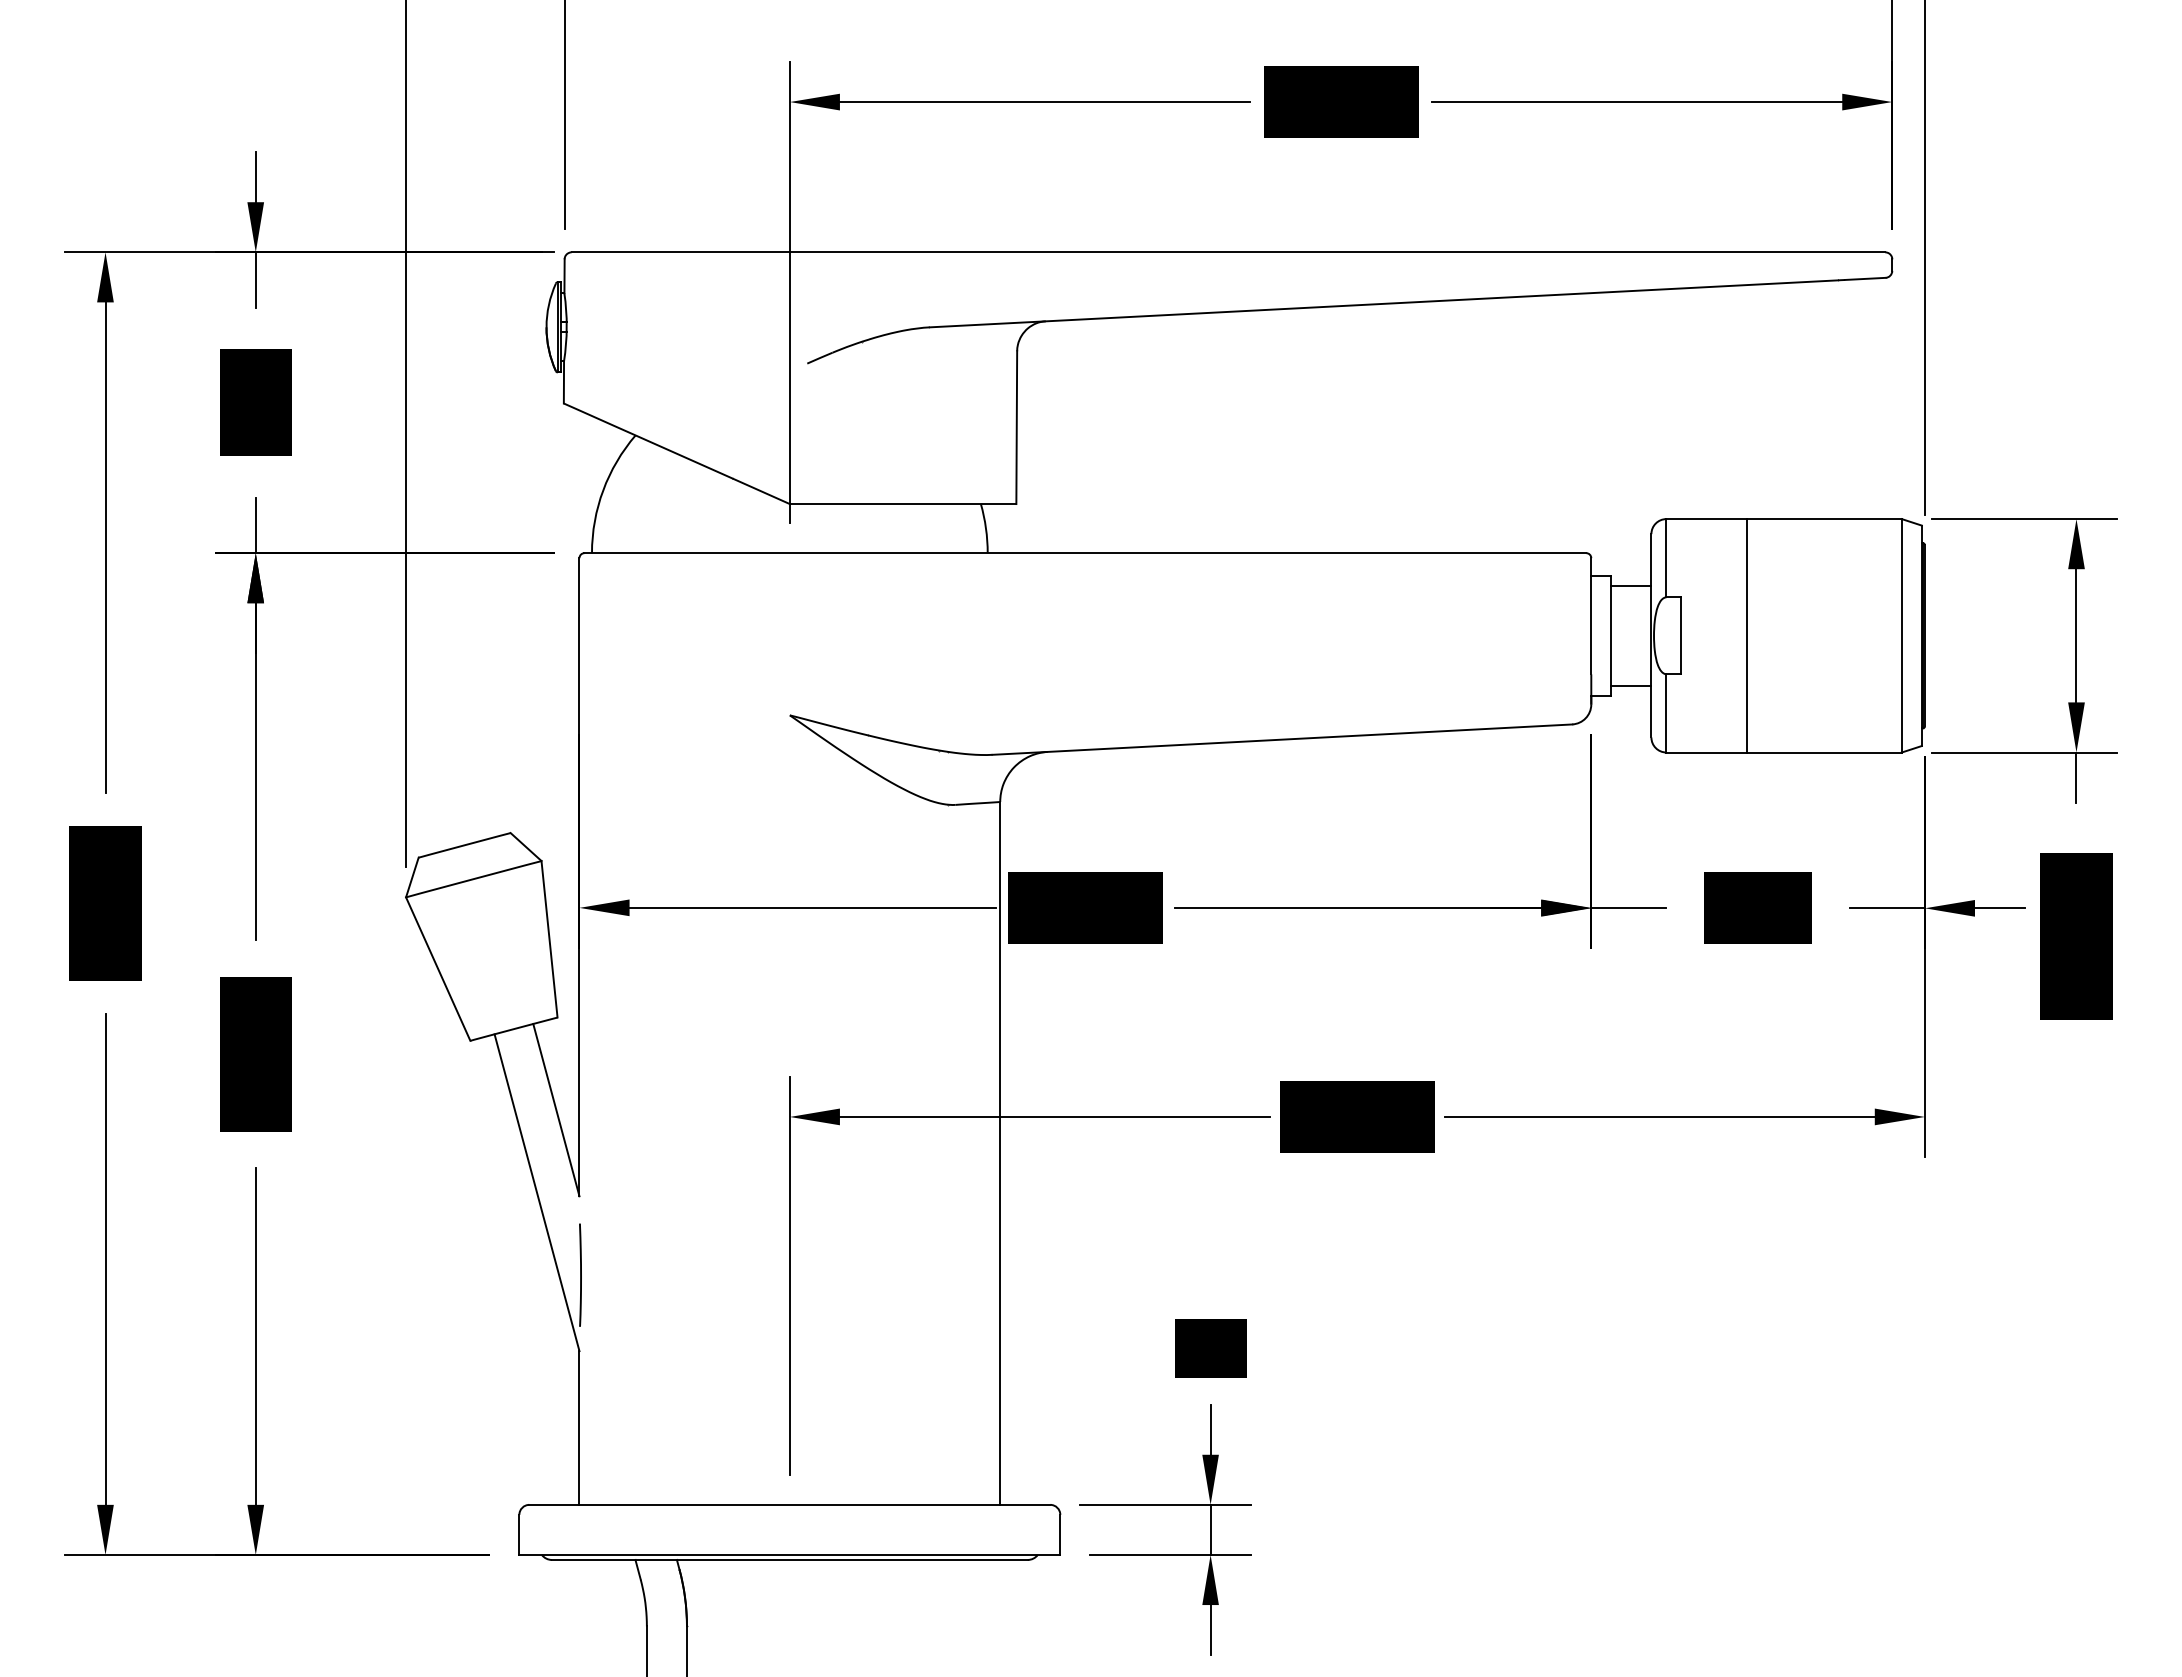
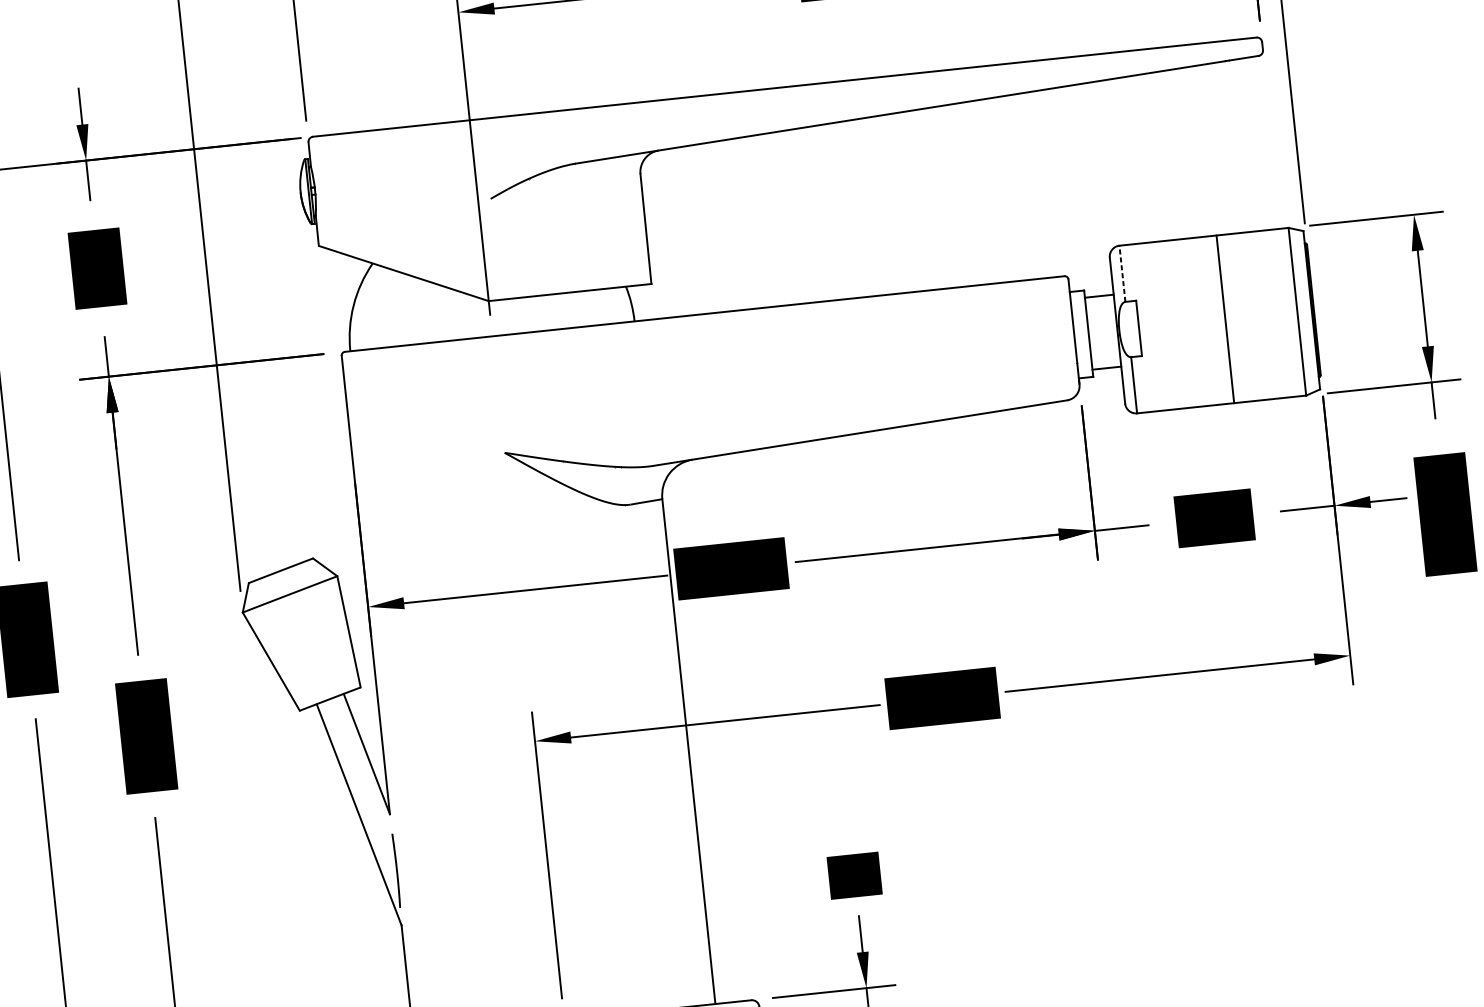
line: (1666, 557) -> (1122, 273), solid -> dashed
line: (1746, 635) -> (1225, 319), moved

